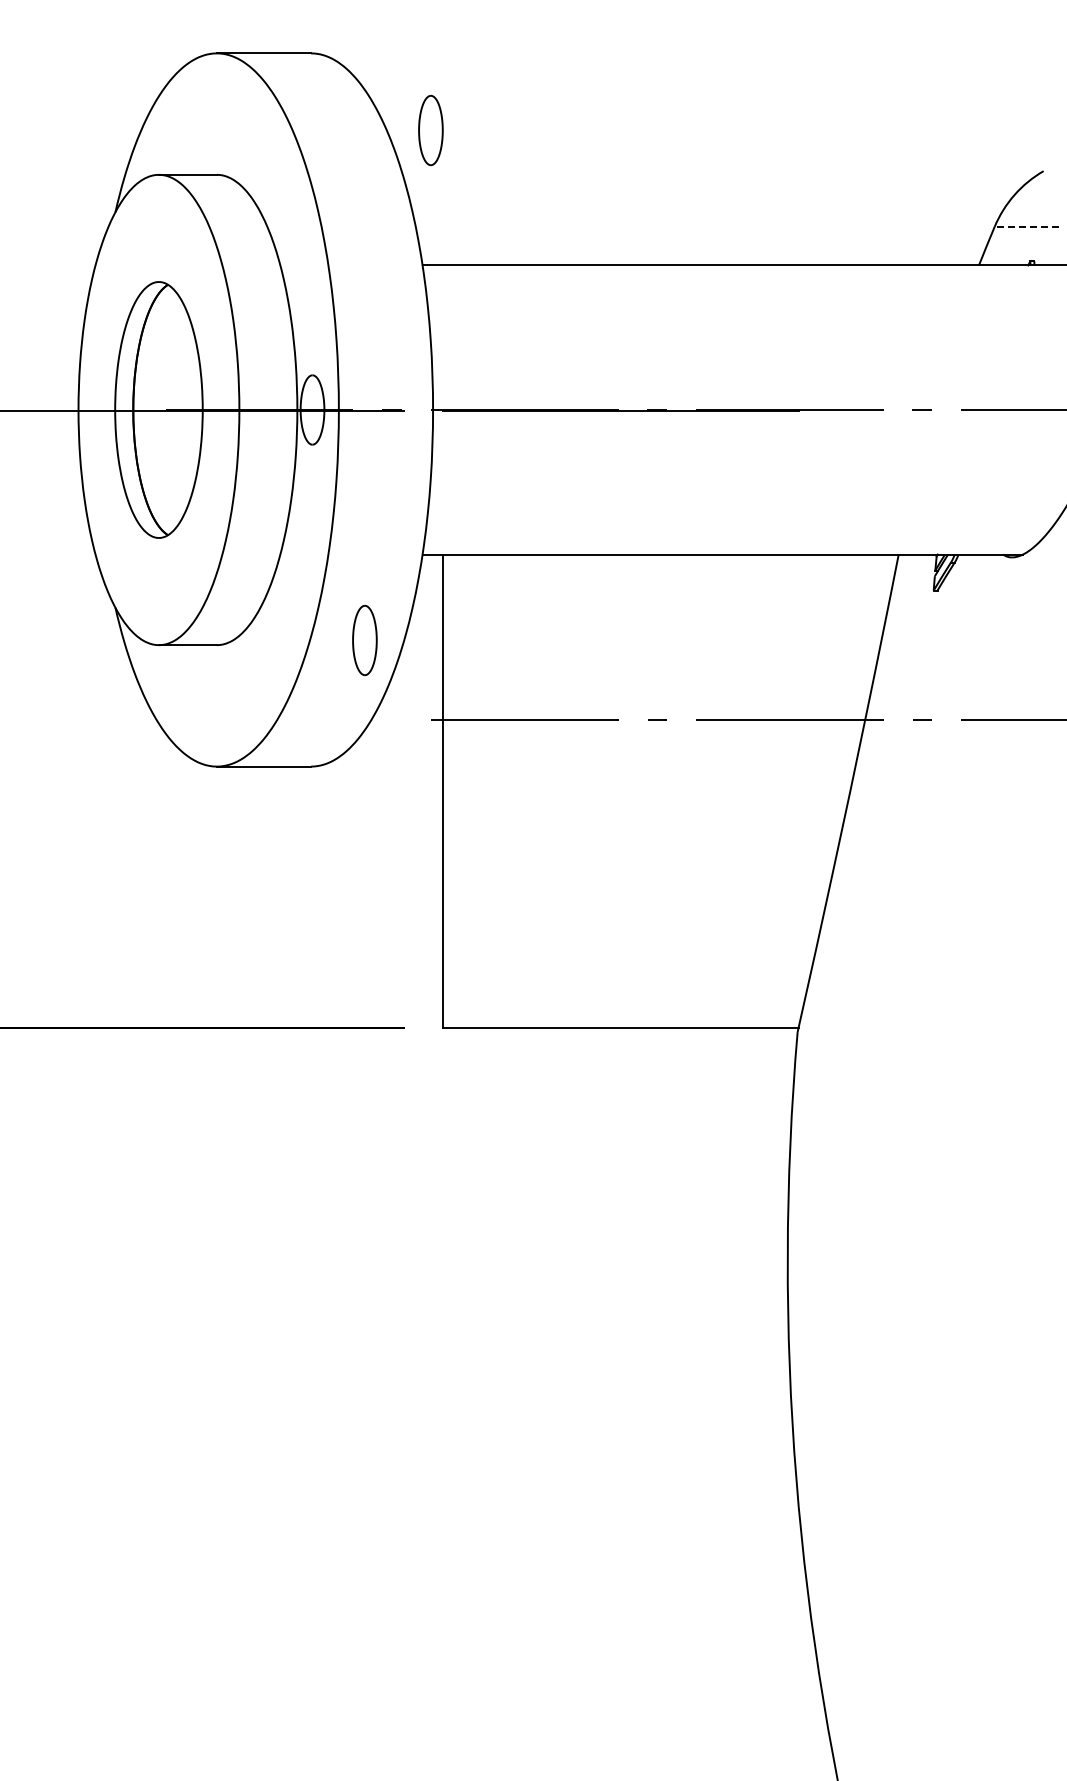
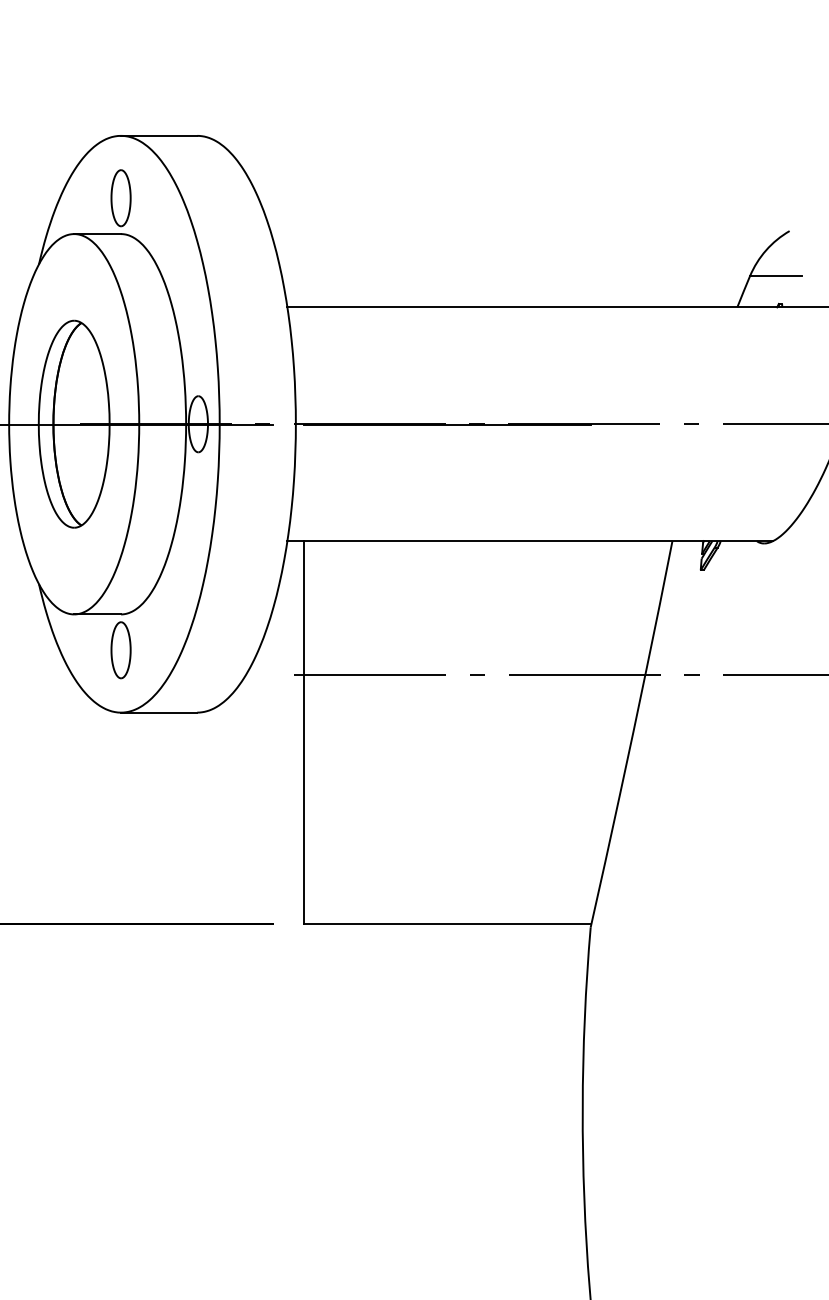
part: (430, 130) -> (120, 198), moved
line: (1026, 226) -> (775, 275), dashed -> solid
part: (364, 640) -> (120, 650), moved

